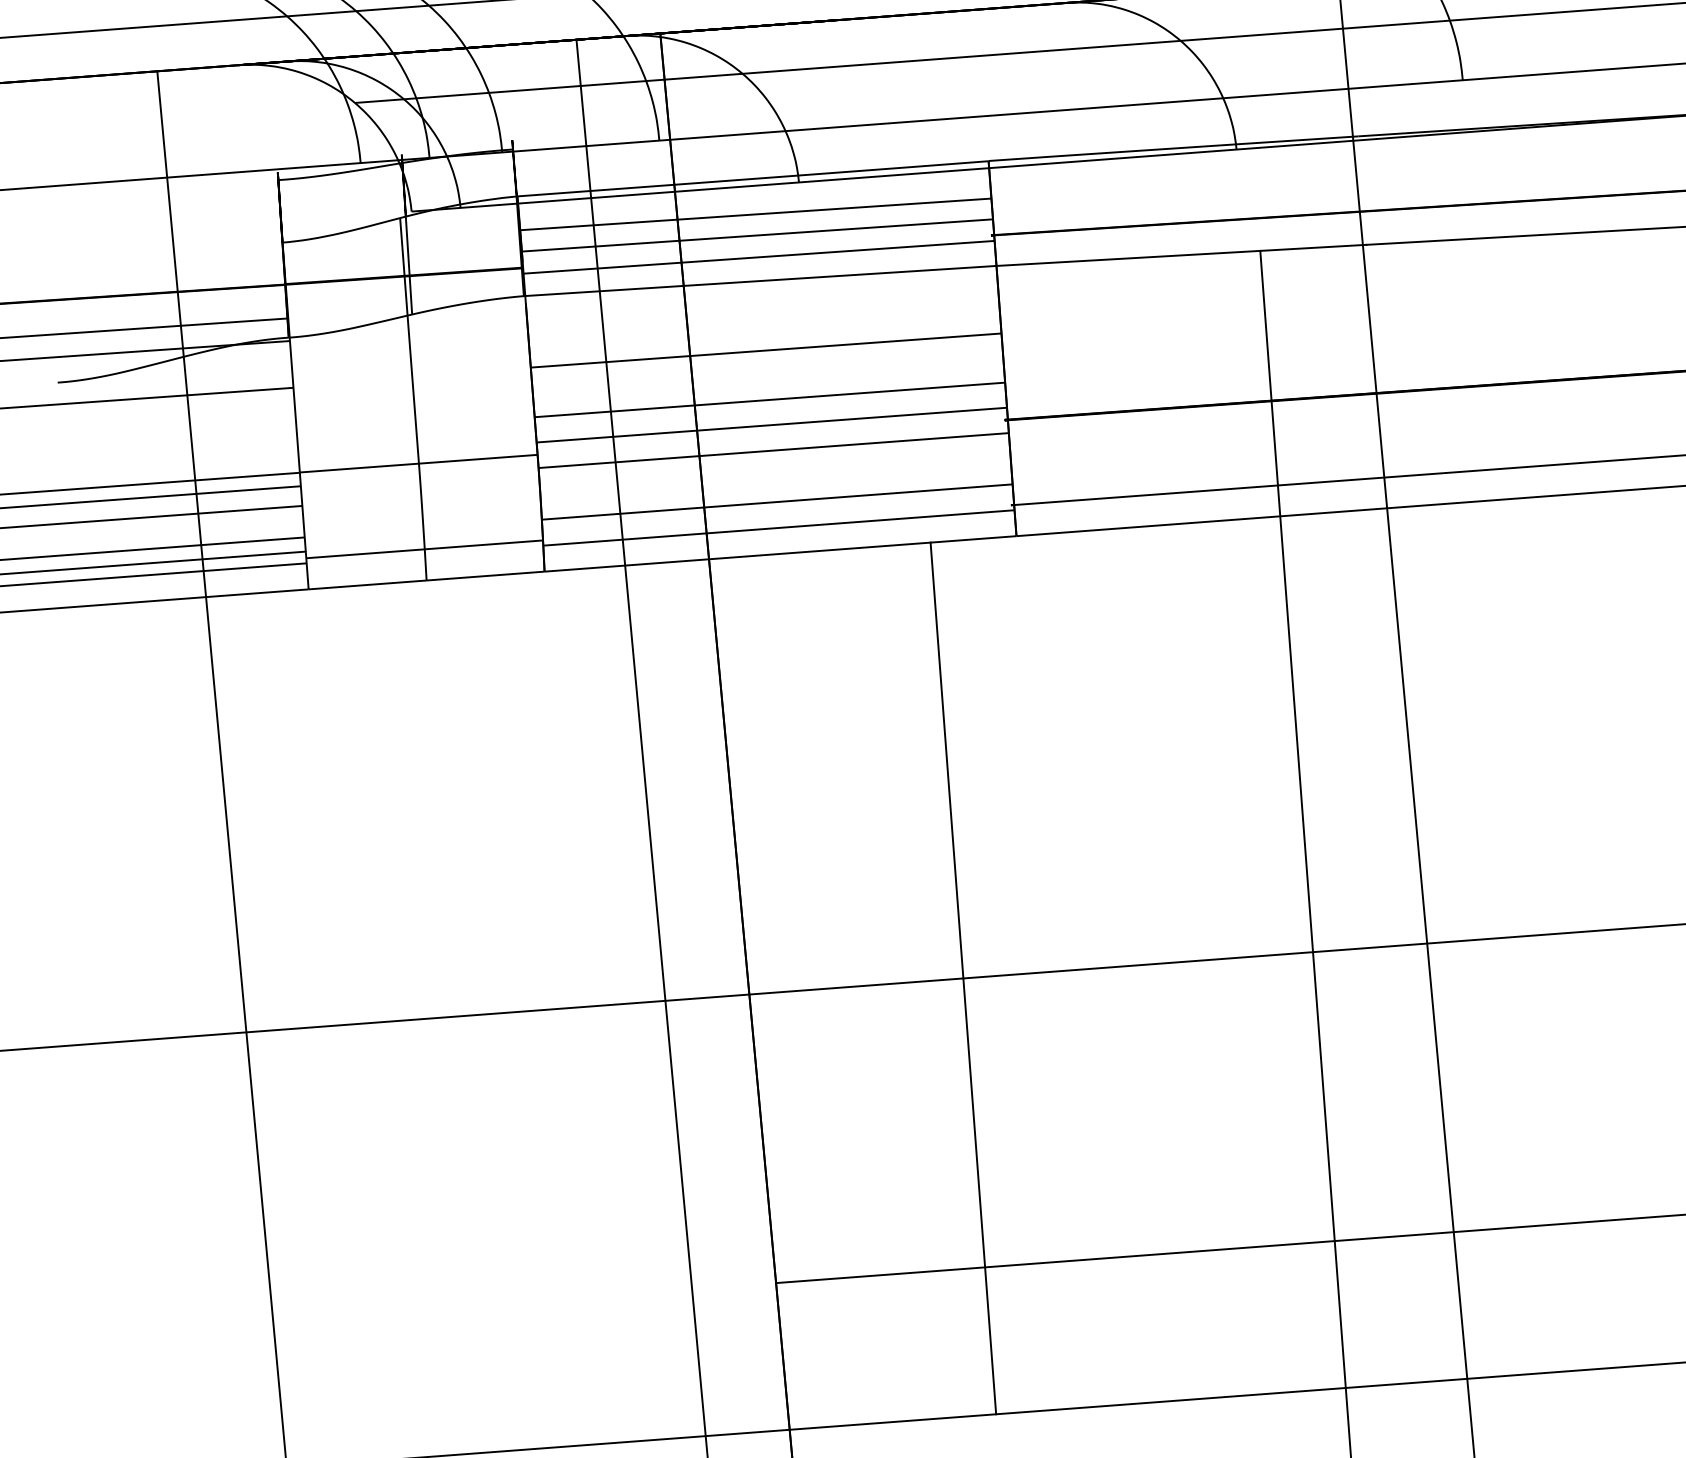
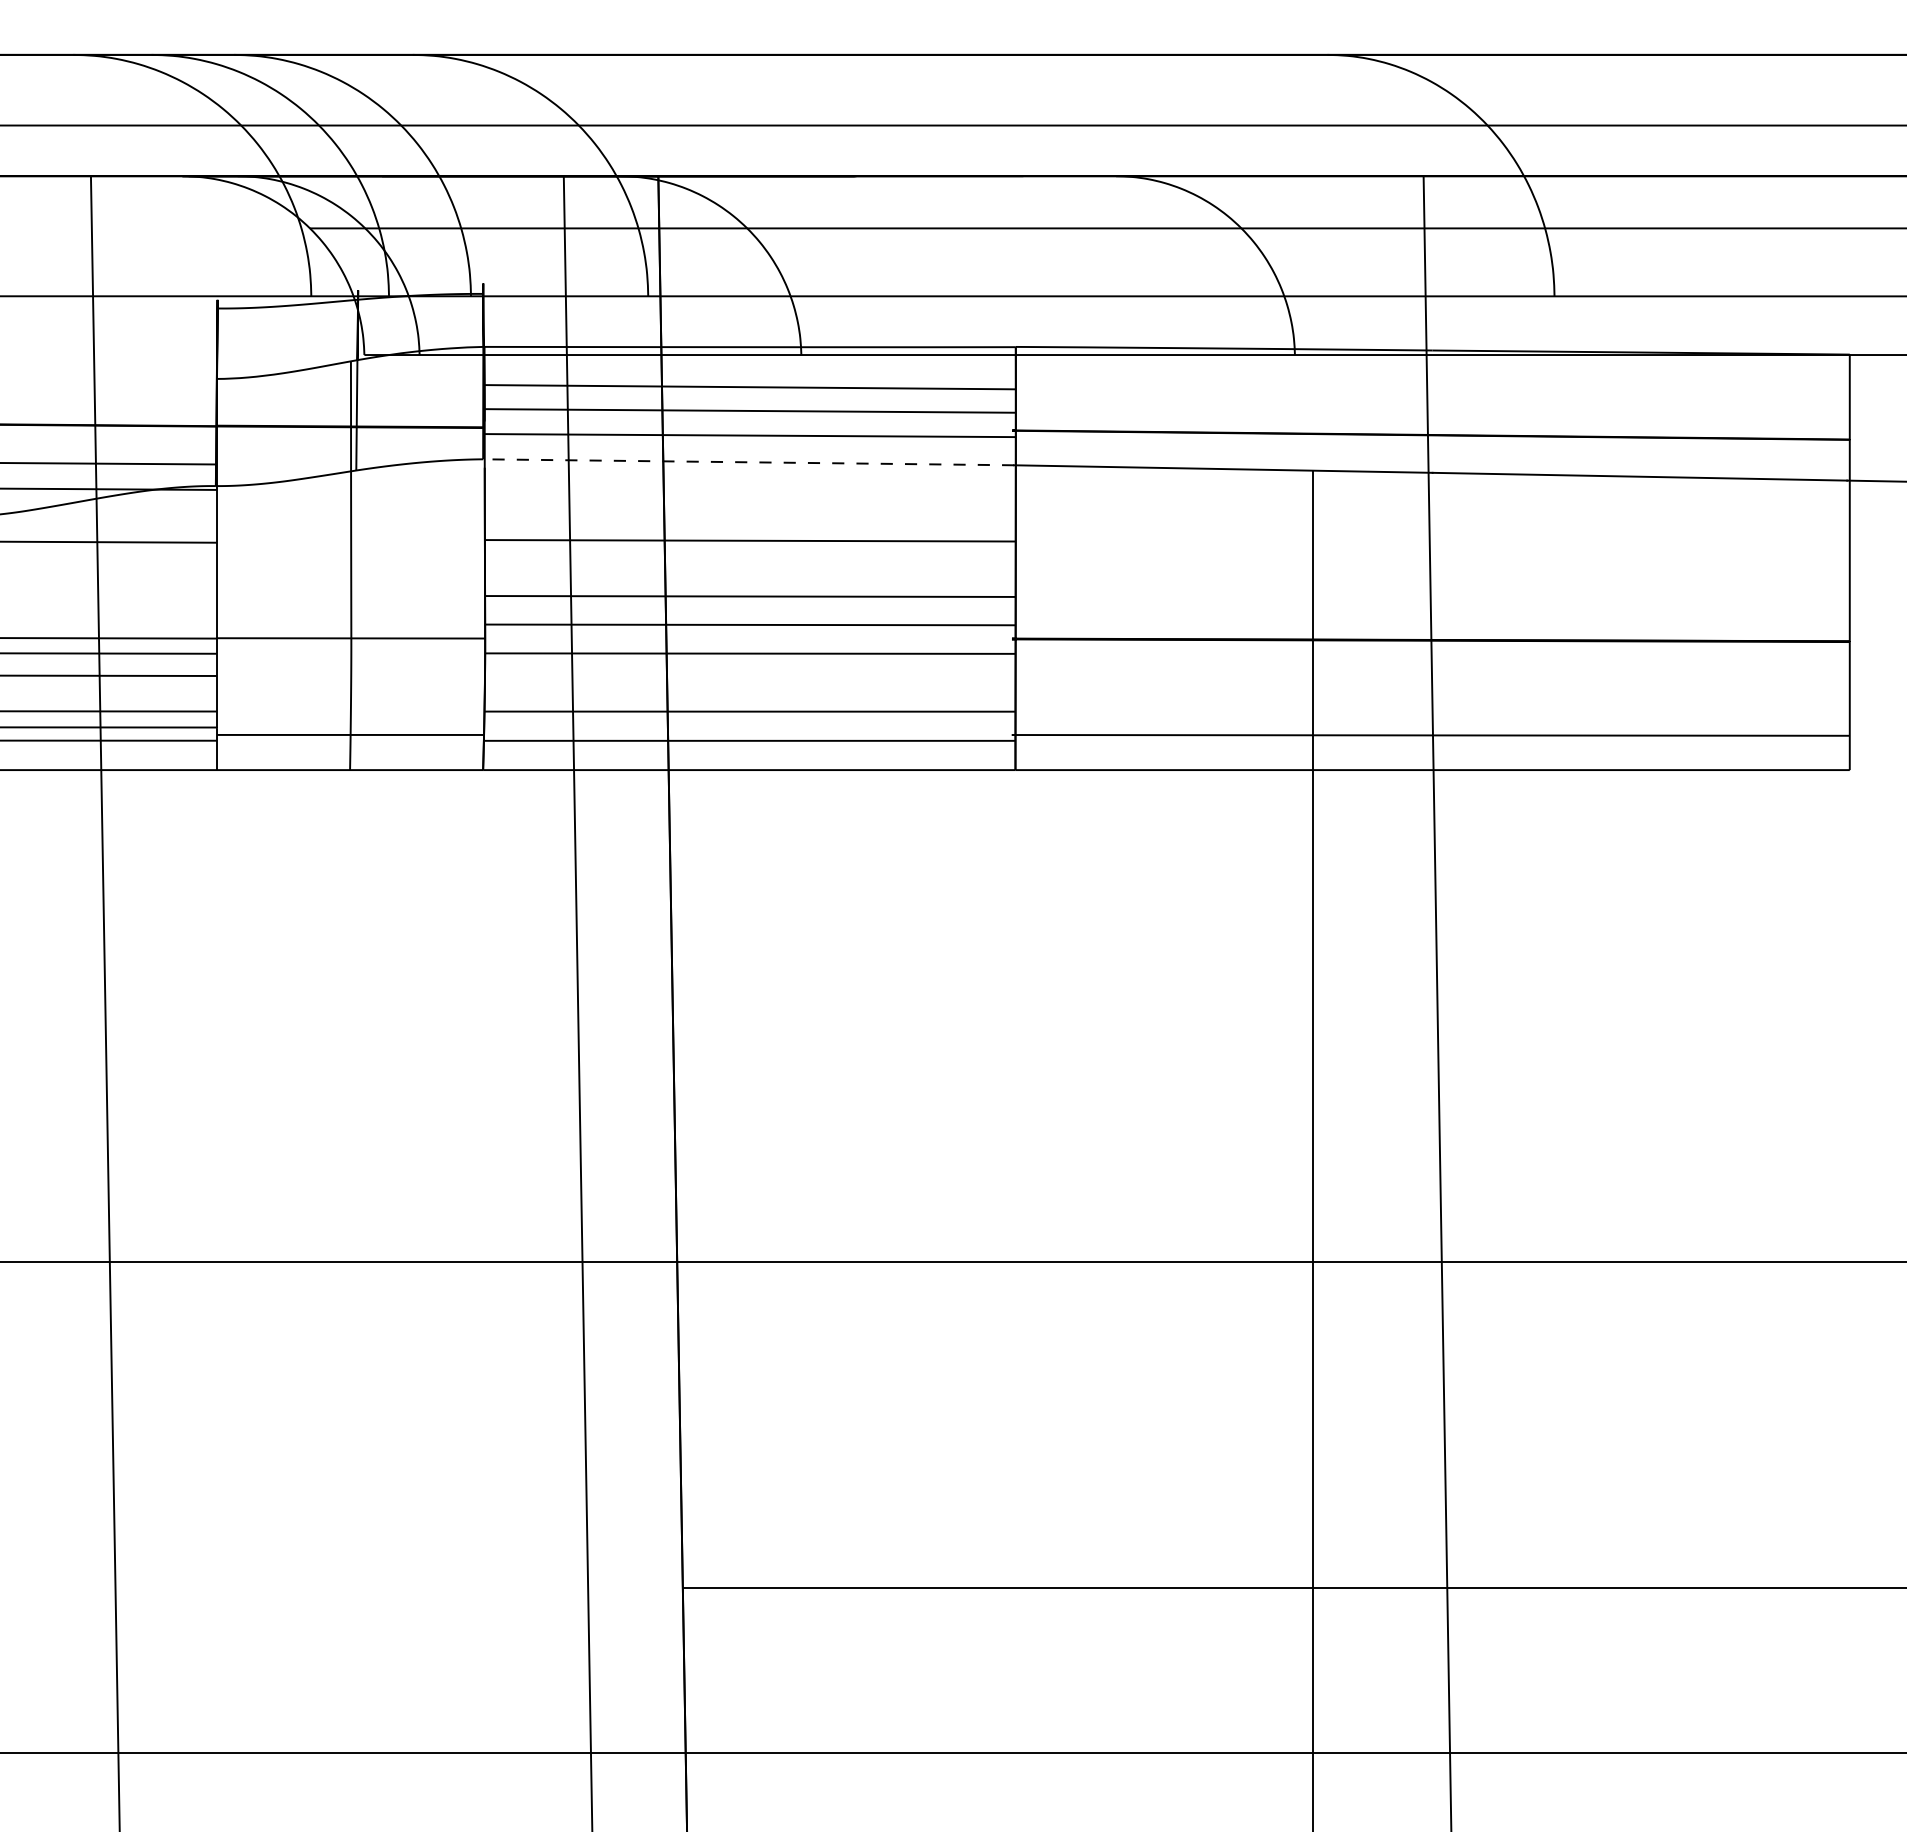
line: (759, 281) -> (748, 462), solid -> dashed
line: (963, 978) -> (918, 1261), removed

